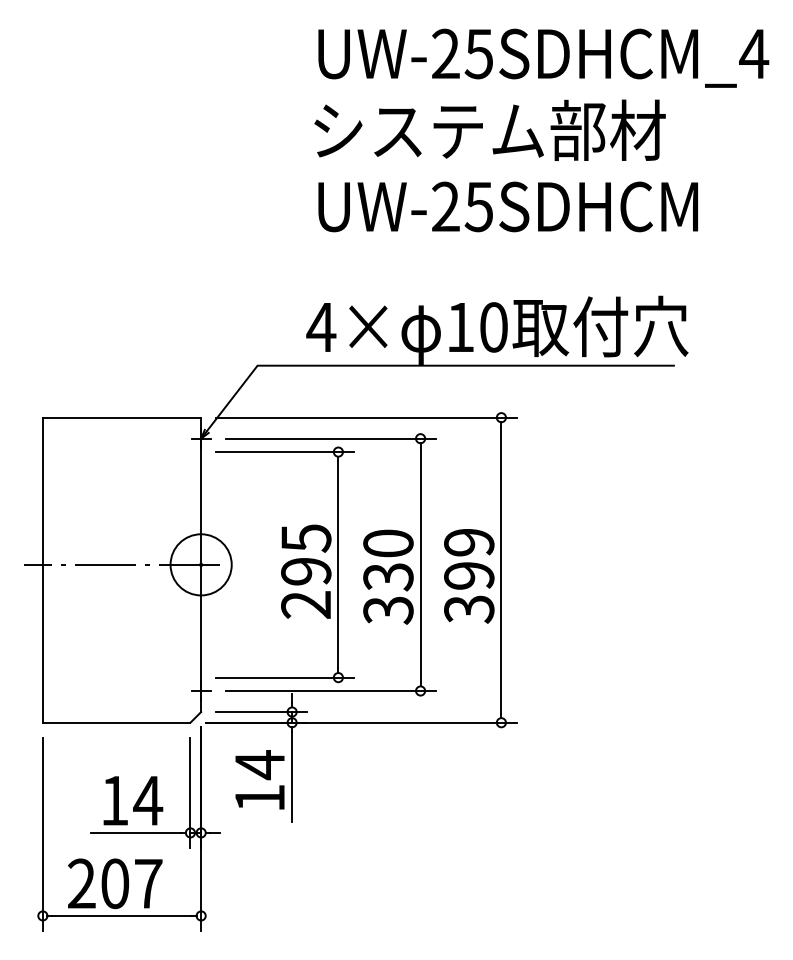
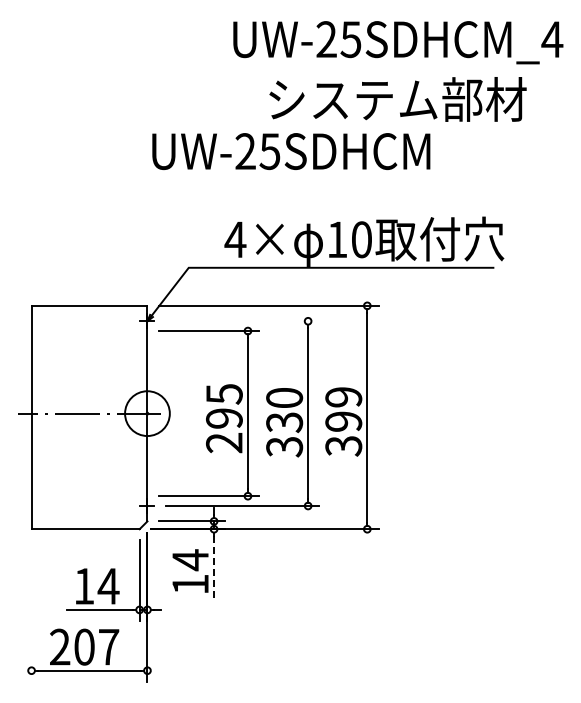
text: (489, 130) -> (397, 99), moved
text: (508, 206) -> (291, 151), moved
line: (330, 439) -> (242, 321), removed
line: (292, 777) -> (214, 569), solid -> dashed
line: (42, 833) -> (31, 610), removed

